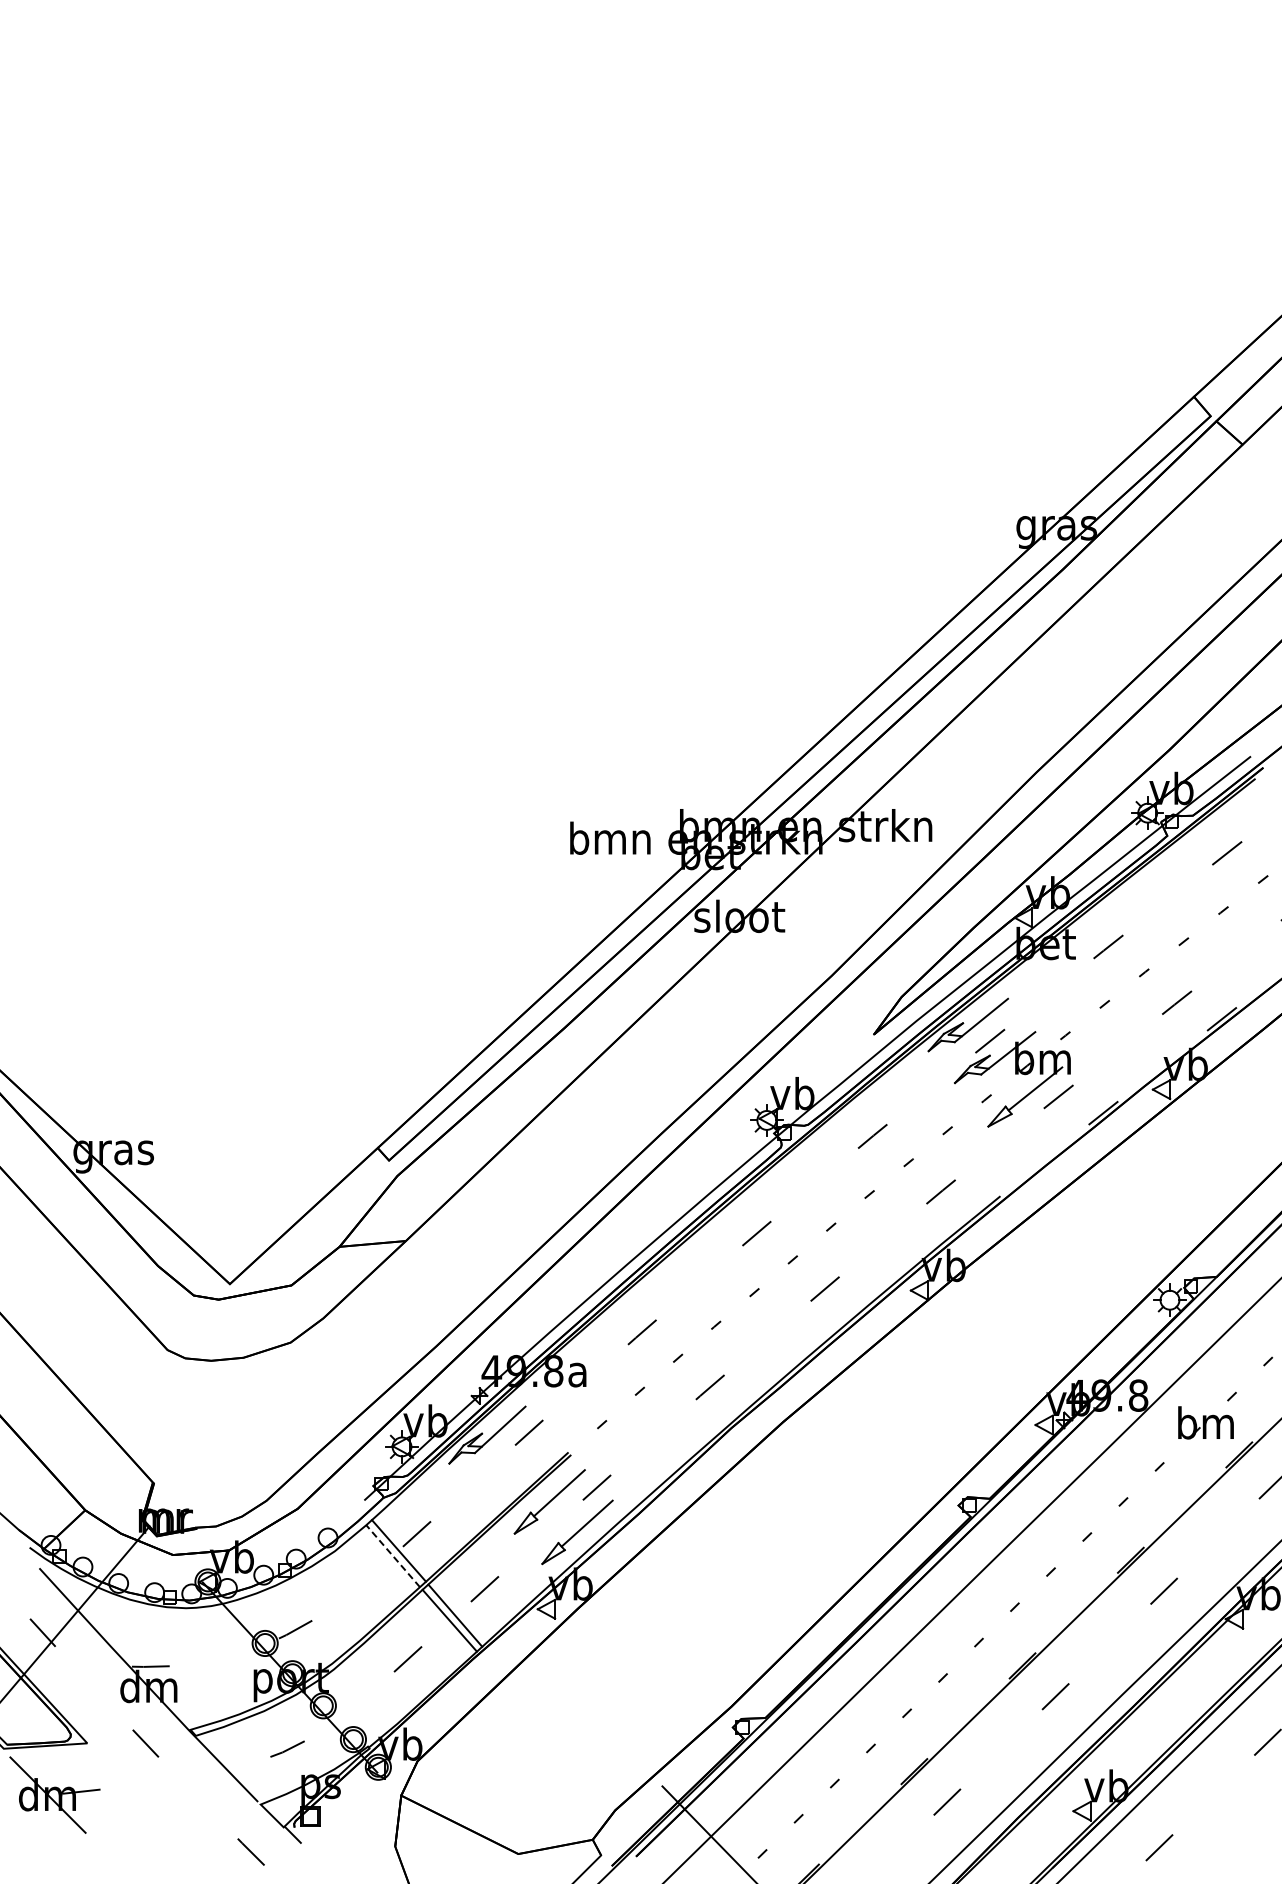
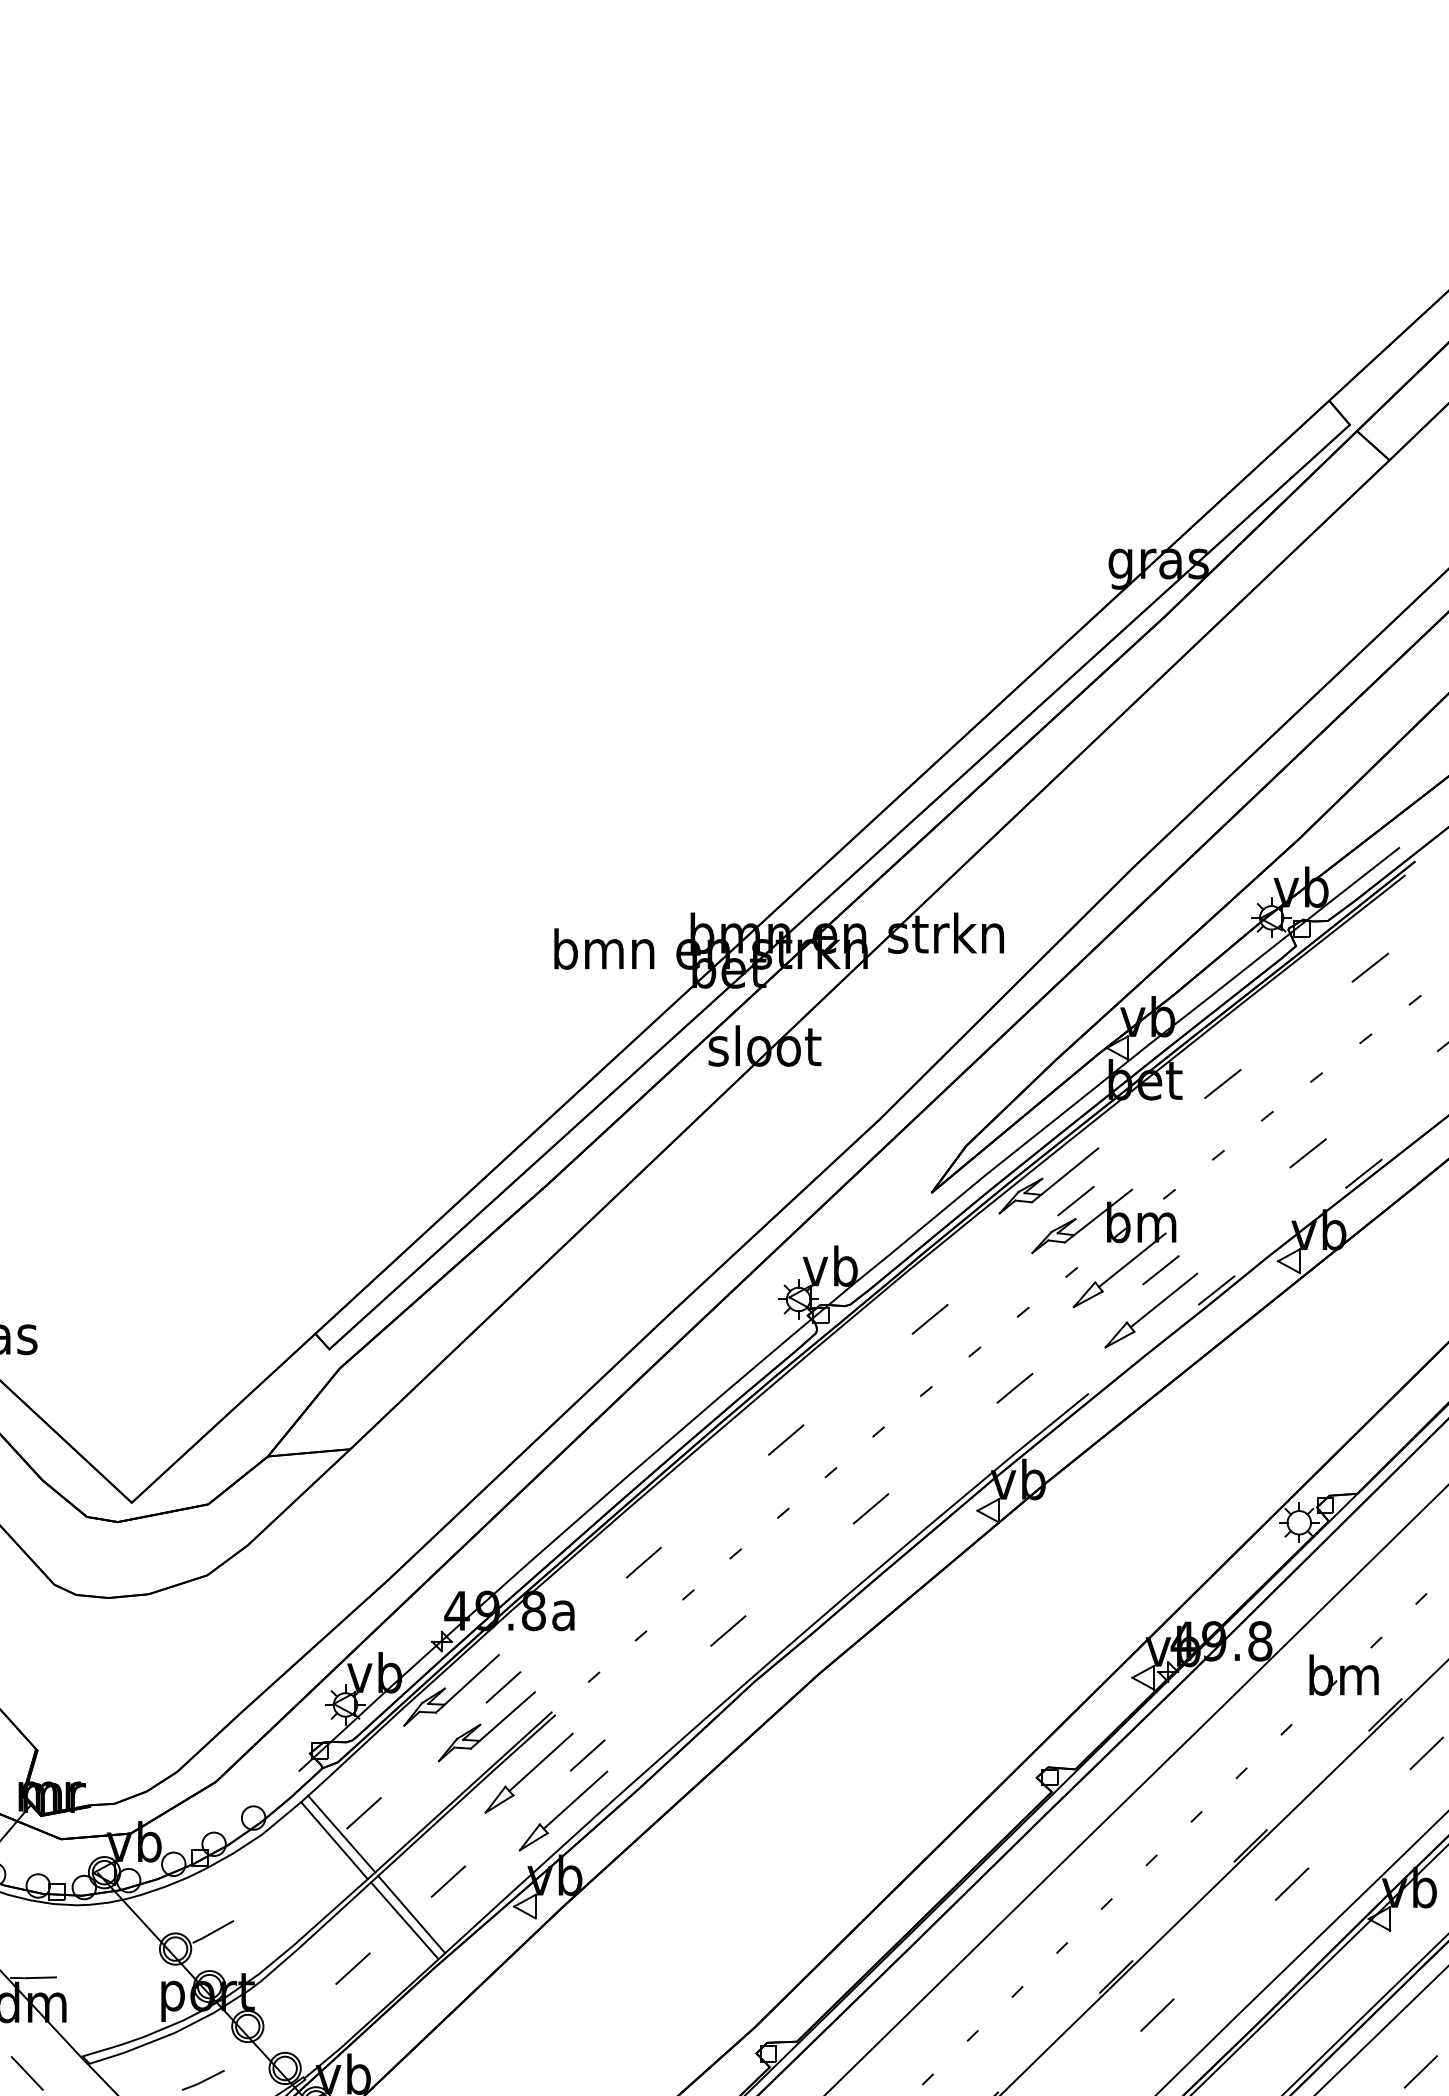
part: (1050, 1128) -> (1150, 1309), added
part: (515, 1464) -> (486, 1726), added
line: (393, 1556) -> (334, 1841), dashed -> solid

